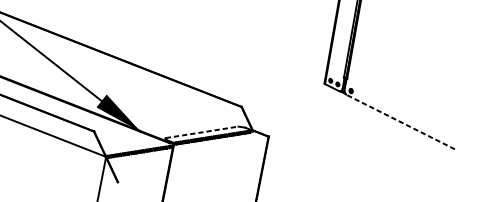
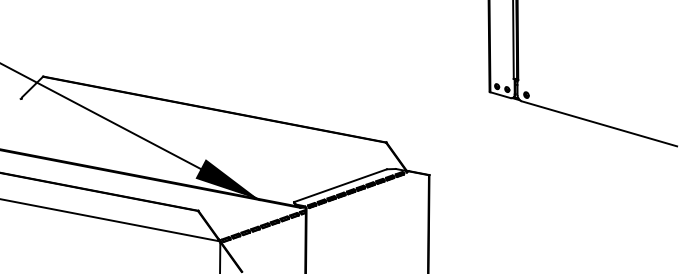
line: (400, 121) -> (599, 123), dashed -> solid
line: (202, 132) -> (341, 185), dashed -> solid

